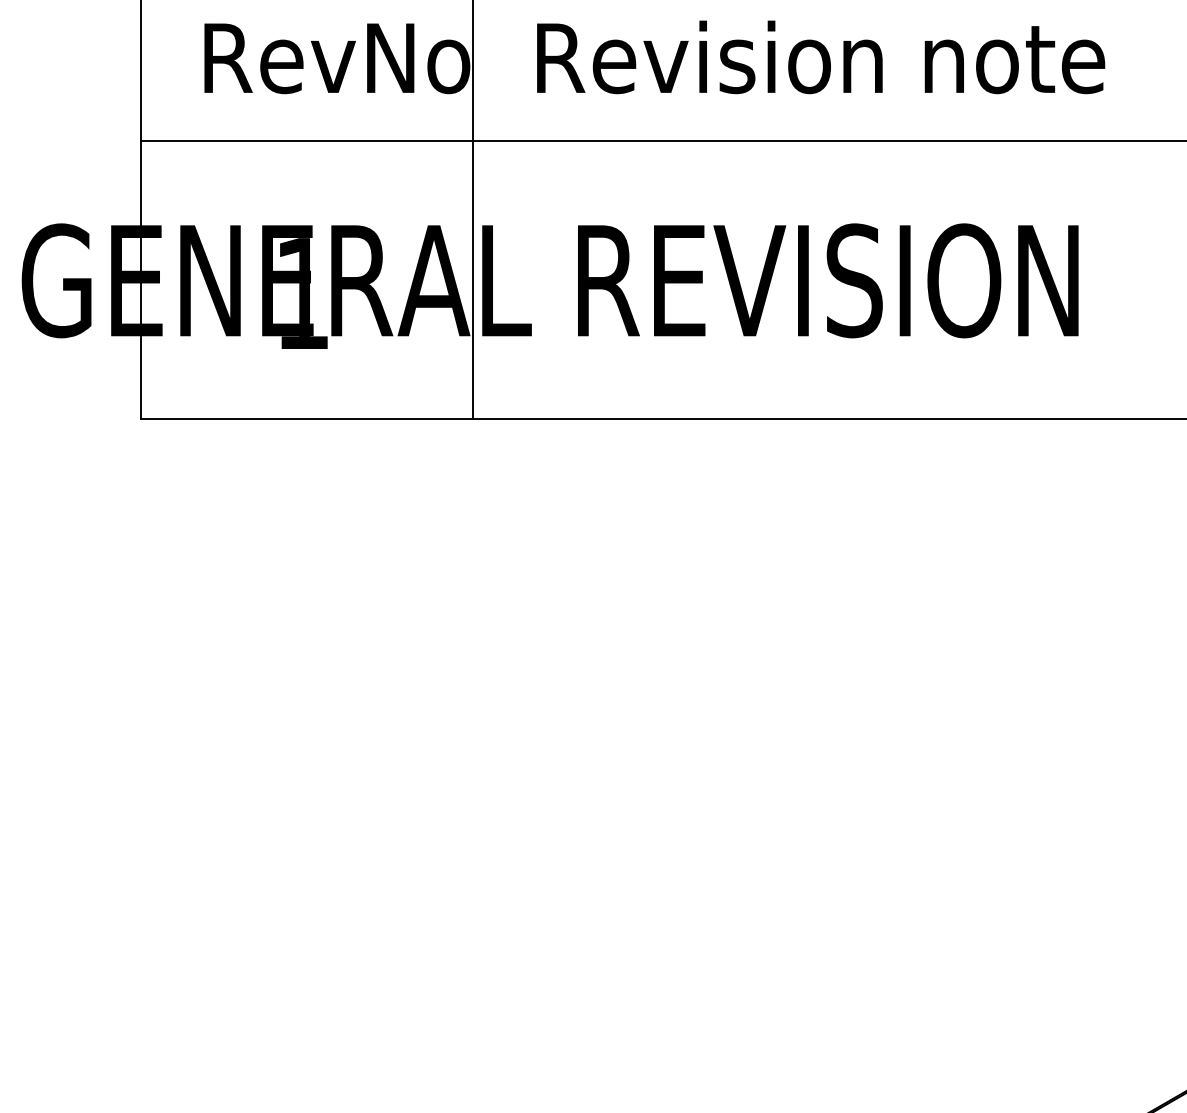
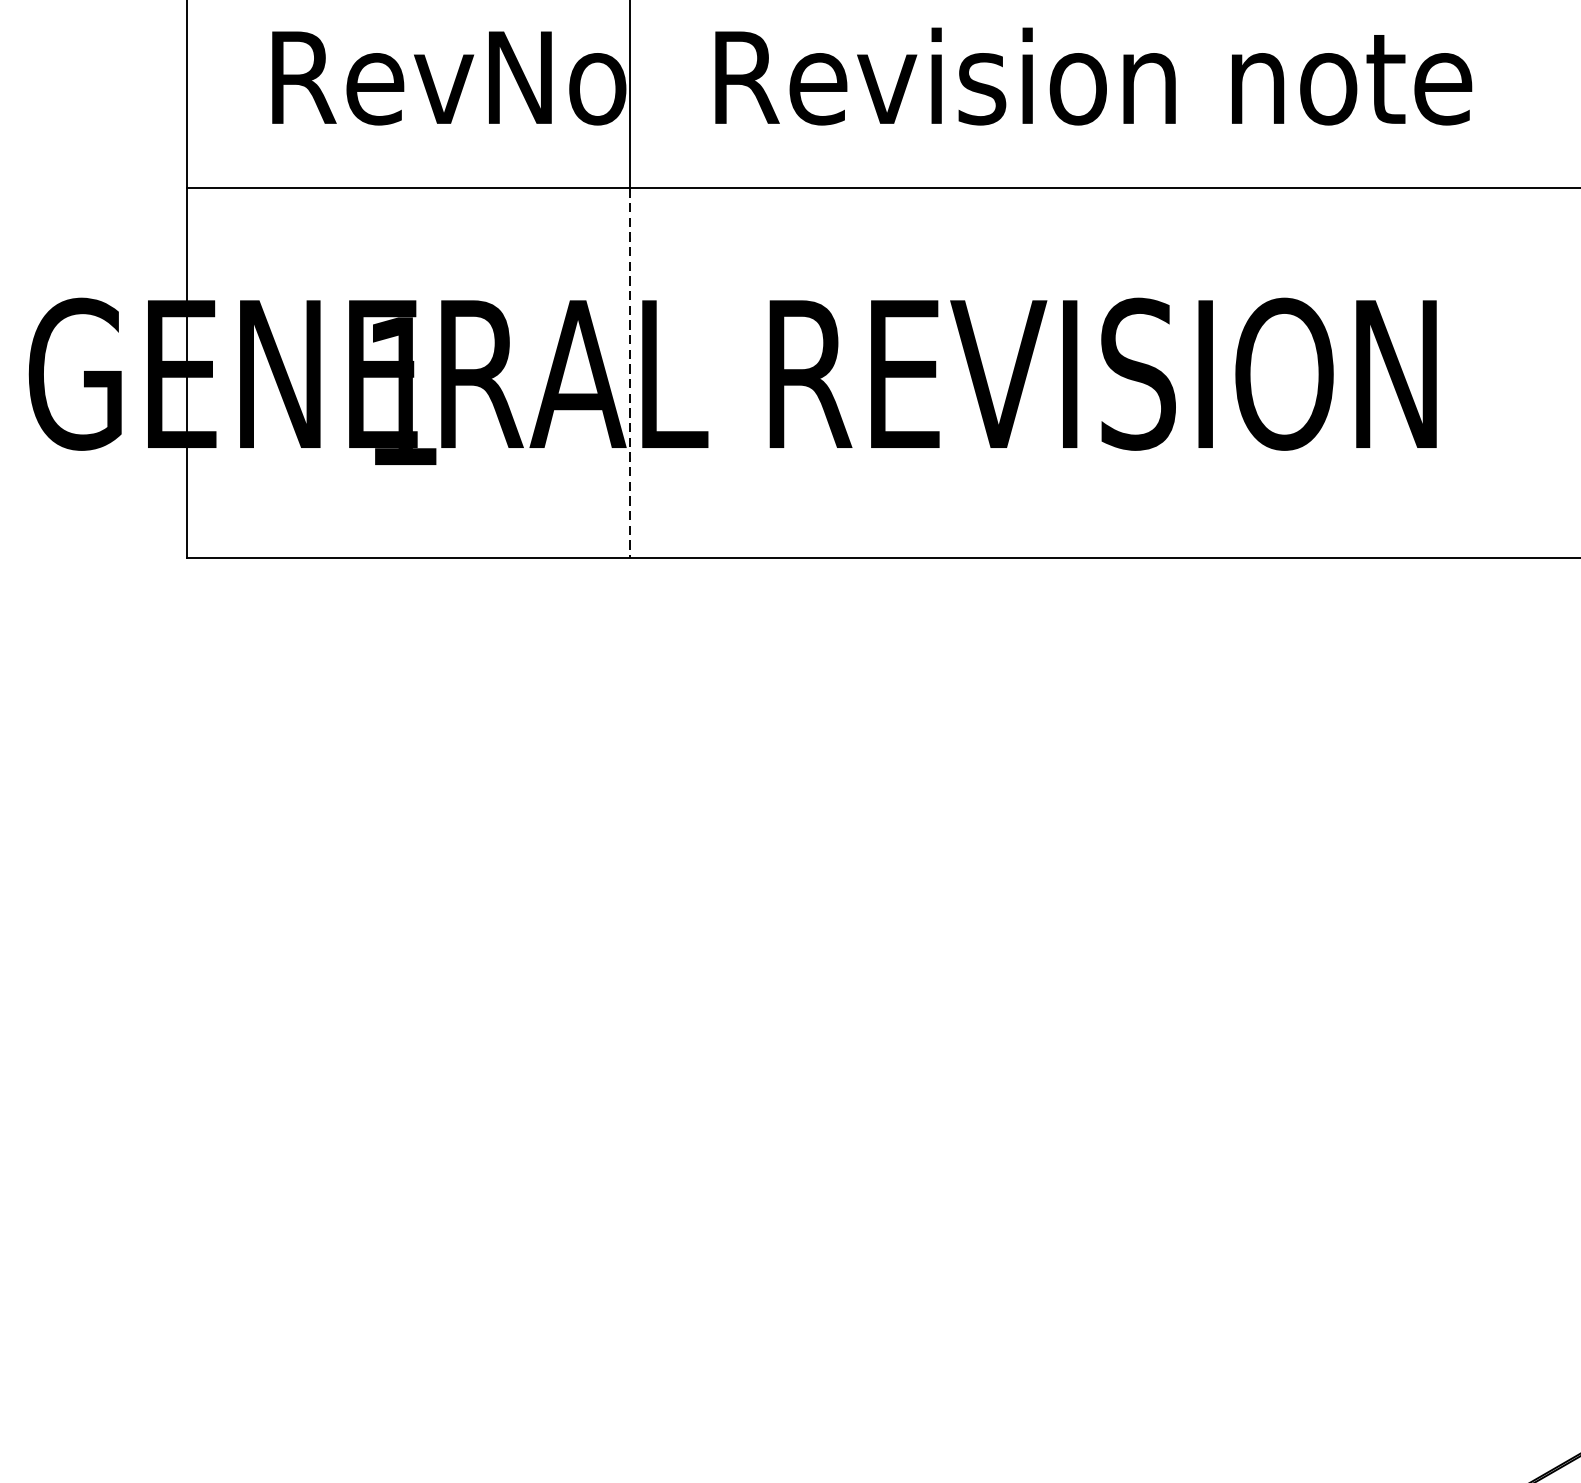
line: (473, 279) -> (630, 372), solid -> dashed

